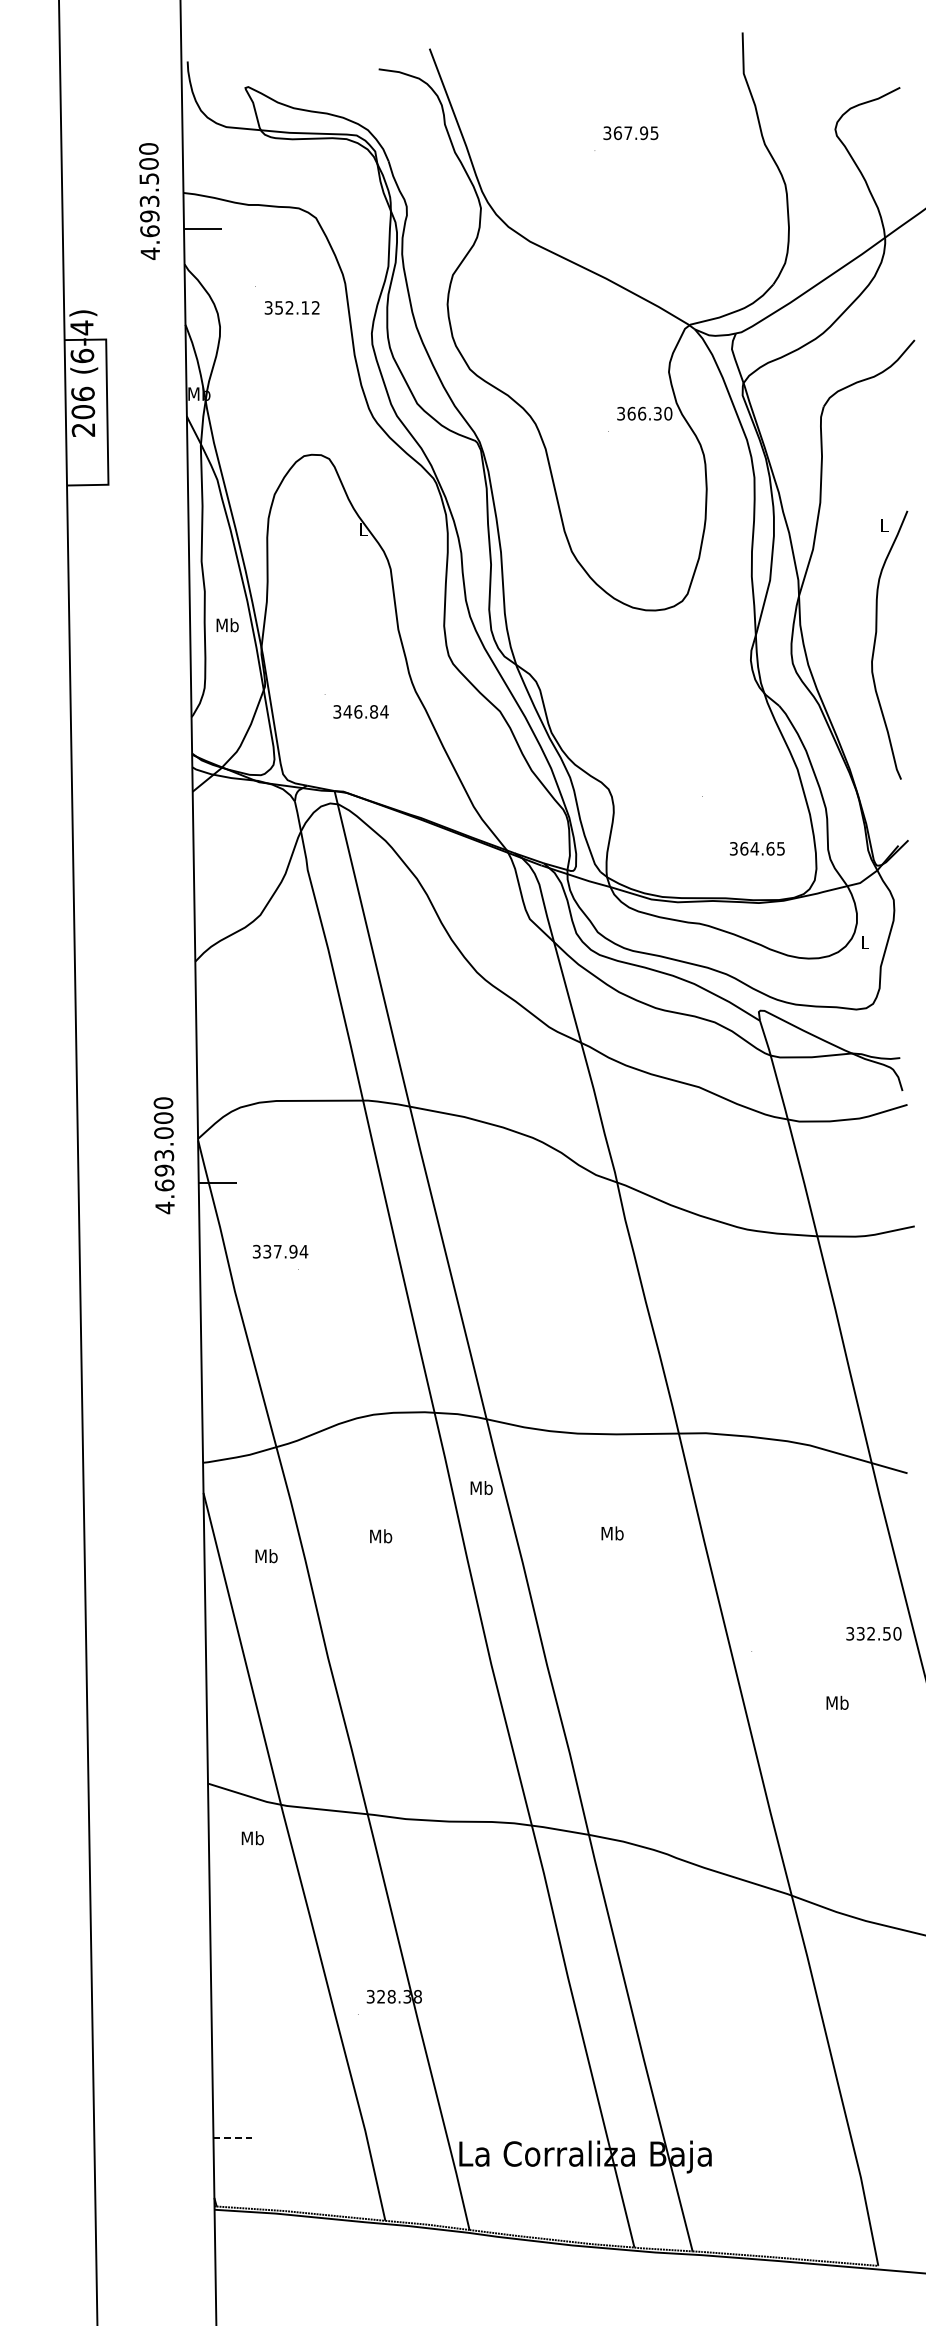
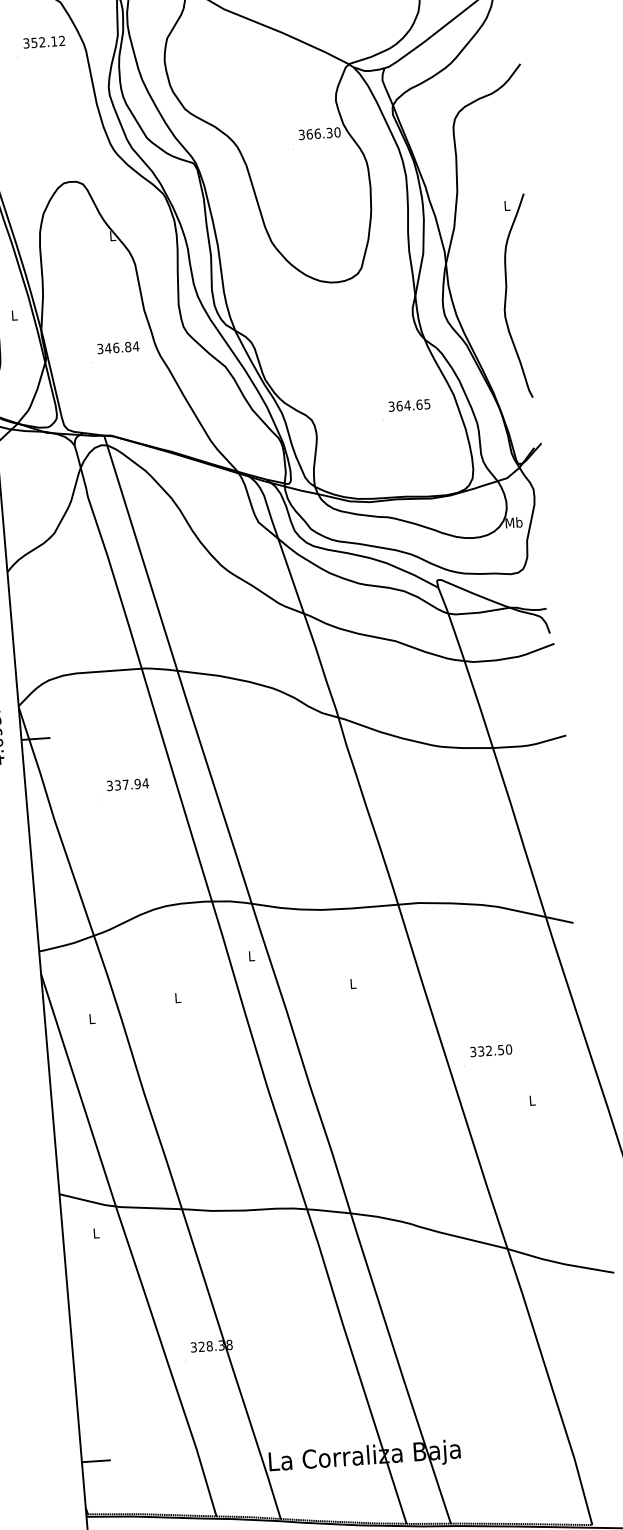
text: (291, 307) -> (43, 41), moved
text: (227, 625) -> (14, 315), Mb -> L
text: (360, 711) -> (117, 347), moved
text: (757, 848) -> (409, 405), moved
text: (865, 942) -> (514, 522), L -> Mb
text: (280, 1251) -> (127, 784), moved
text: (481, 1487) -> (251, 955), Mb -> L
text: (612, 1533) -> (353, 983), Mb -> L
text: (381, 1536) -> (178, 998), Mb -> L
text: (266, 1556) -> (92, 1019), Mb -> L
text: (873, 1633) -> (490, 1050), moved
text: (837, 1702) -> (532, 1100), Mb -> L
text: (252, 1838) -> (96, 1233), Mb -> L
line: (233, 2137) -> (97, 1461), dashed -> solid

